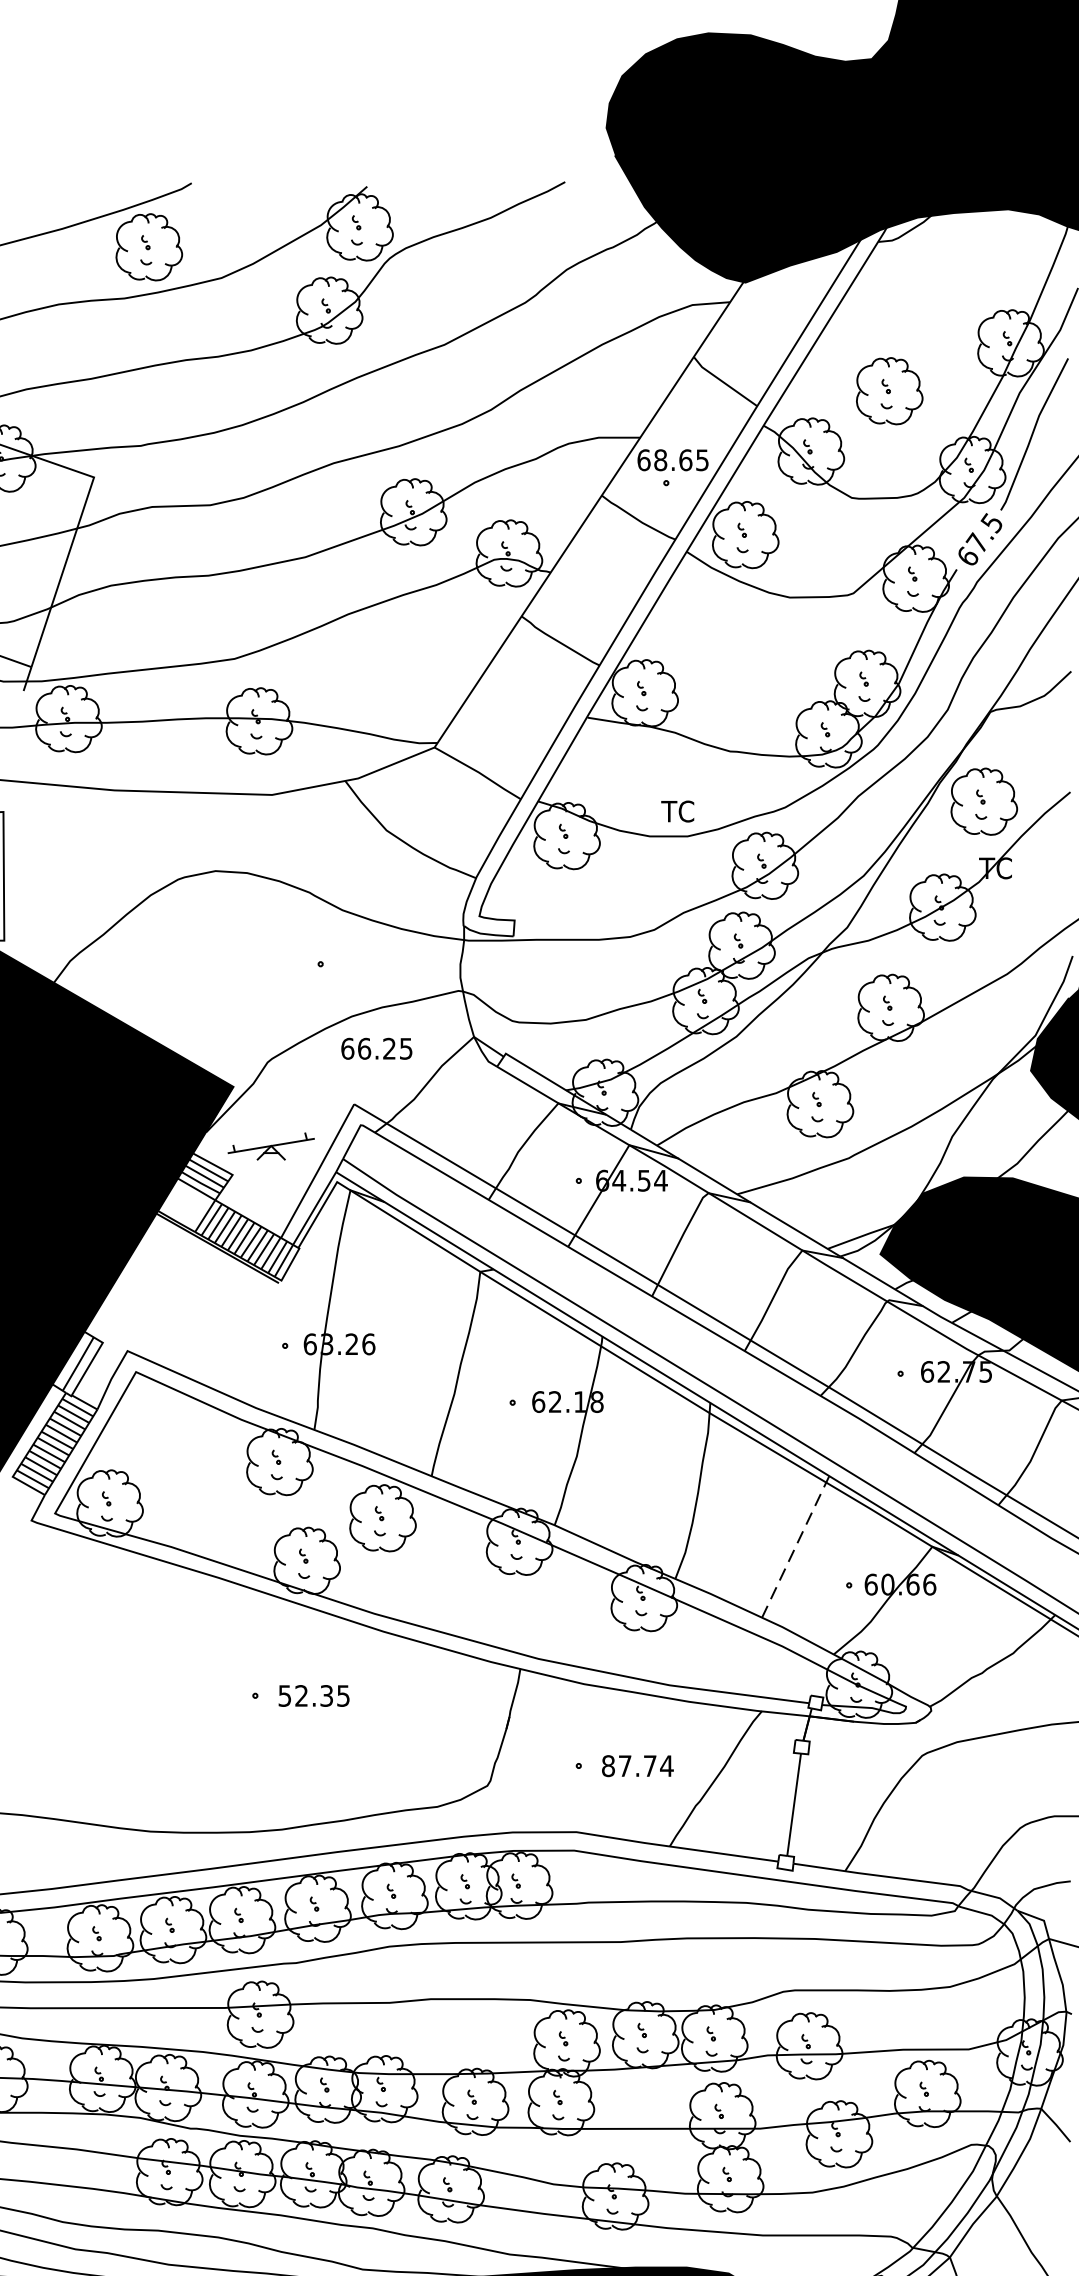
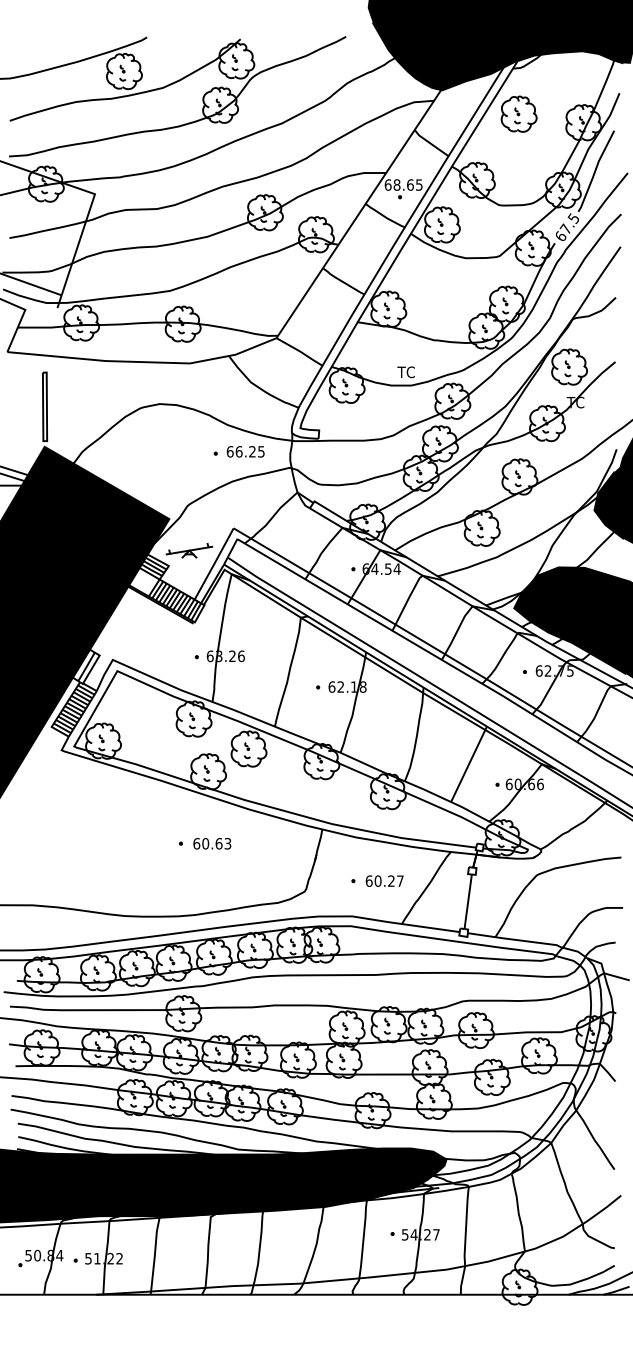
part: (888, 389) -> (518, 113), moved
text: (376, 1048) -> (245, 451), moved
line: (796, 1547) -> (469, 764), dashed -> solid
text: (314, 1695) -> (212, 843), 52.35 -> 60.63
text: (637, 1764) -> (384, 880), 87.74 -> 60.27

